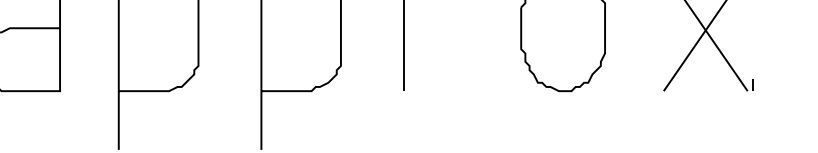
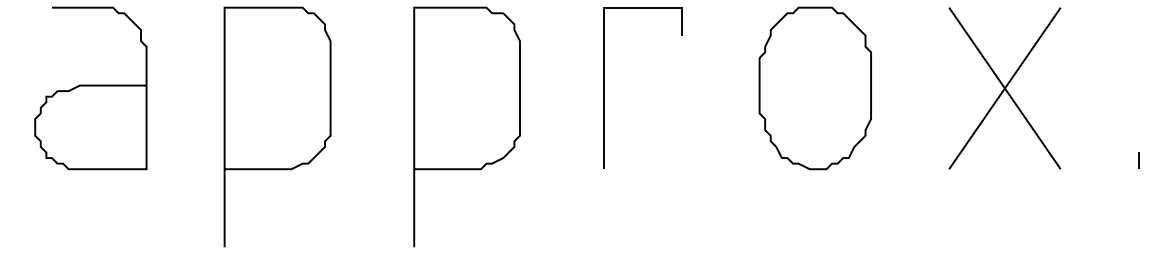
line: (752, 84) -> (1138, 160), moved

